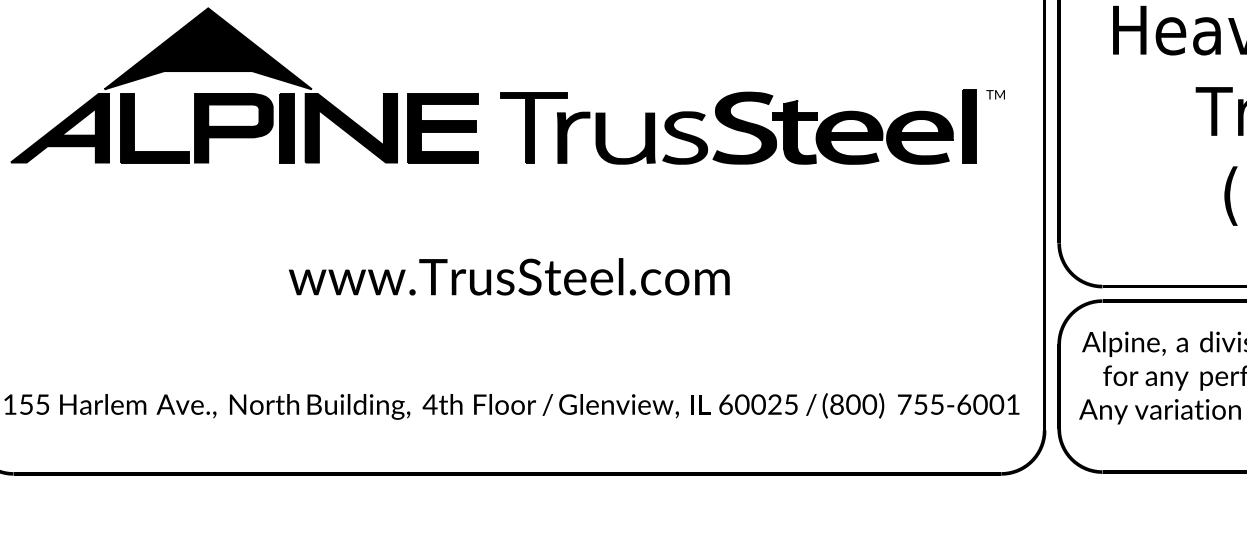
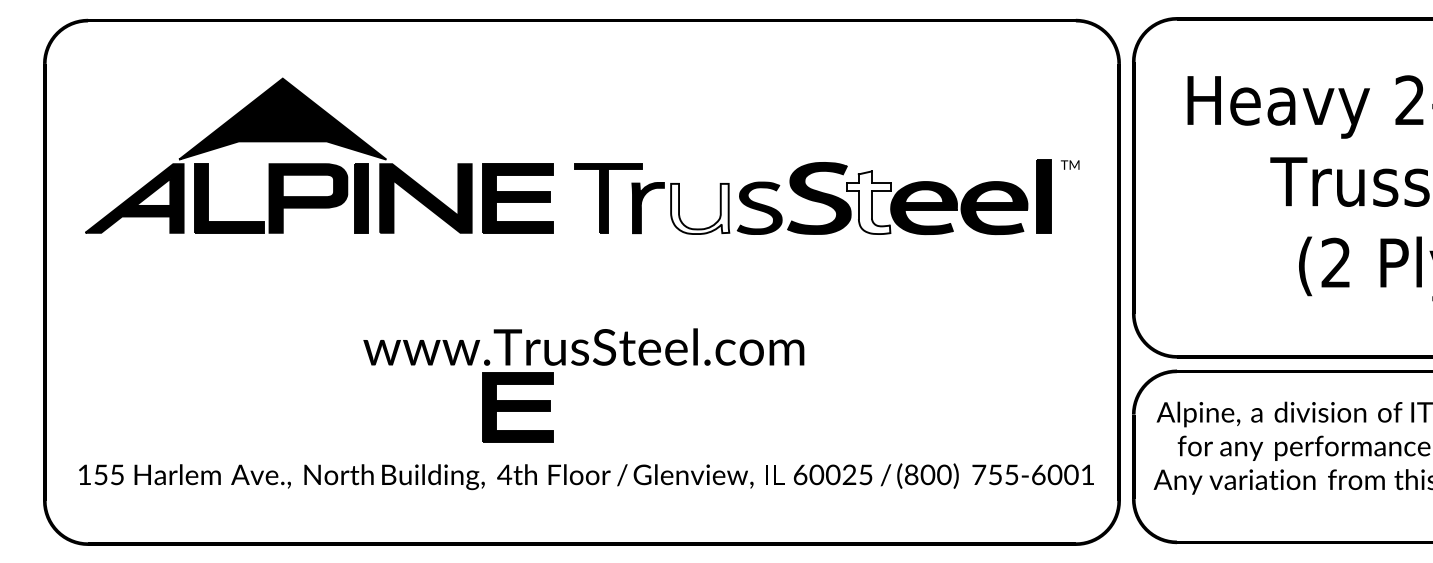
fill: (794, 132) -> (869, 202), removed
fill: (625, 138) -> (700, 208), removed
part: (442, 337) -> (517, 407), added

